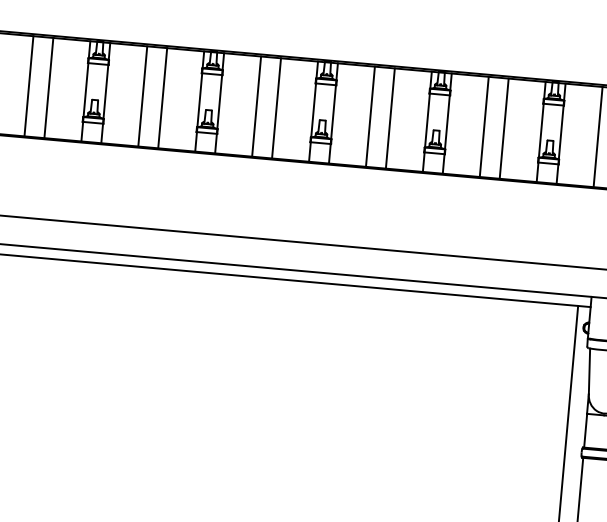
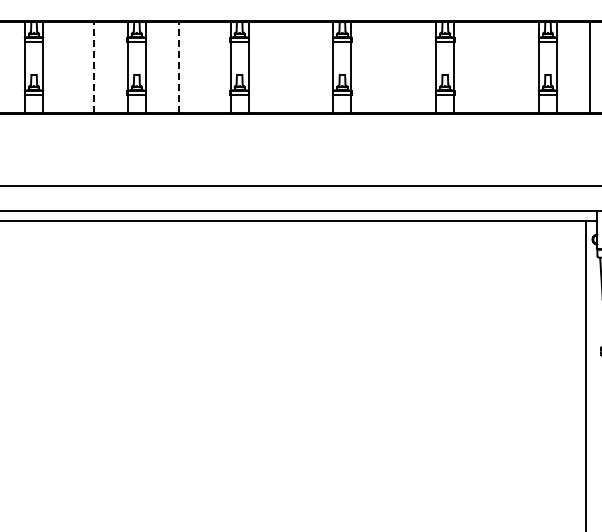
line: (29, 86) -> (76, 67), removed
line: (48, 87) -> (94, 67), solid -> dashed
line: (143, 96) -> (179, 67), solid -> dashed
line: (162, 98) -> (197, 67), removed
line: (257, 106) -> (282, 67), removed
line: (277, 108) -> (300, 67), removed
line: (370, 116) -> (384, 67), removed
line: (390, 118) -> (402, 67), removed
line: (484, 126) -> (487, 67), removed
line: (504, 128) -> (505, 67), removed

